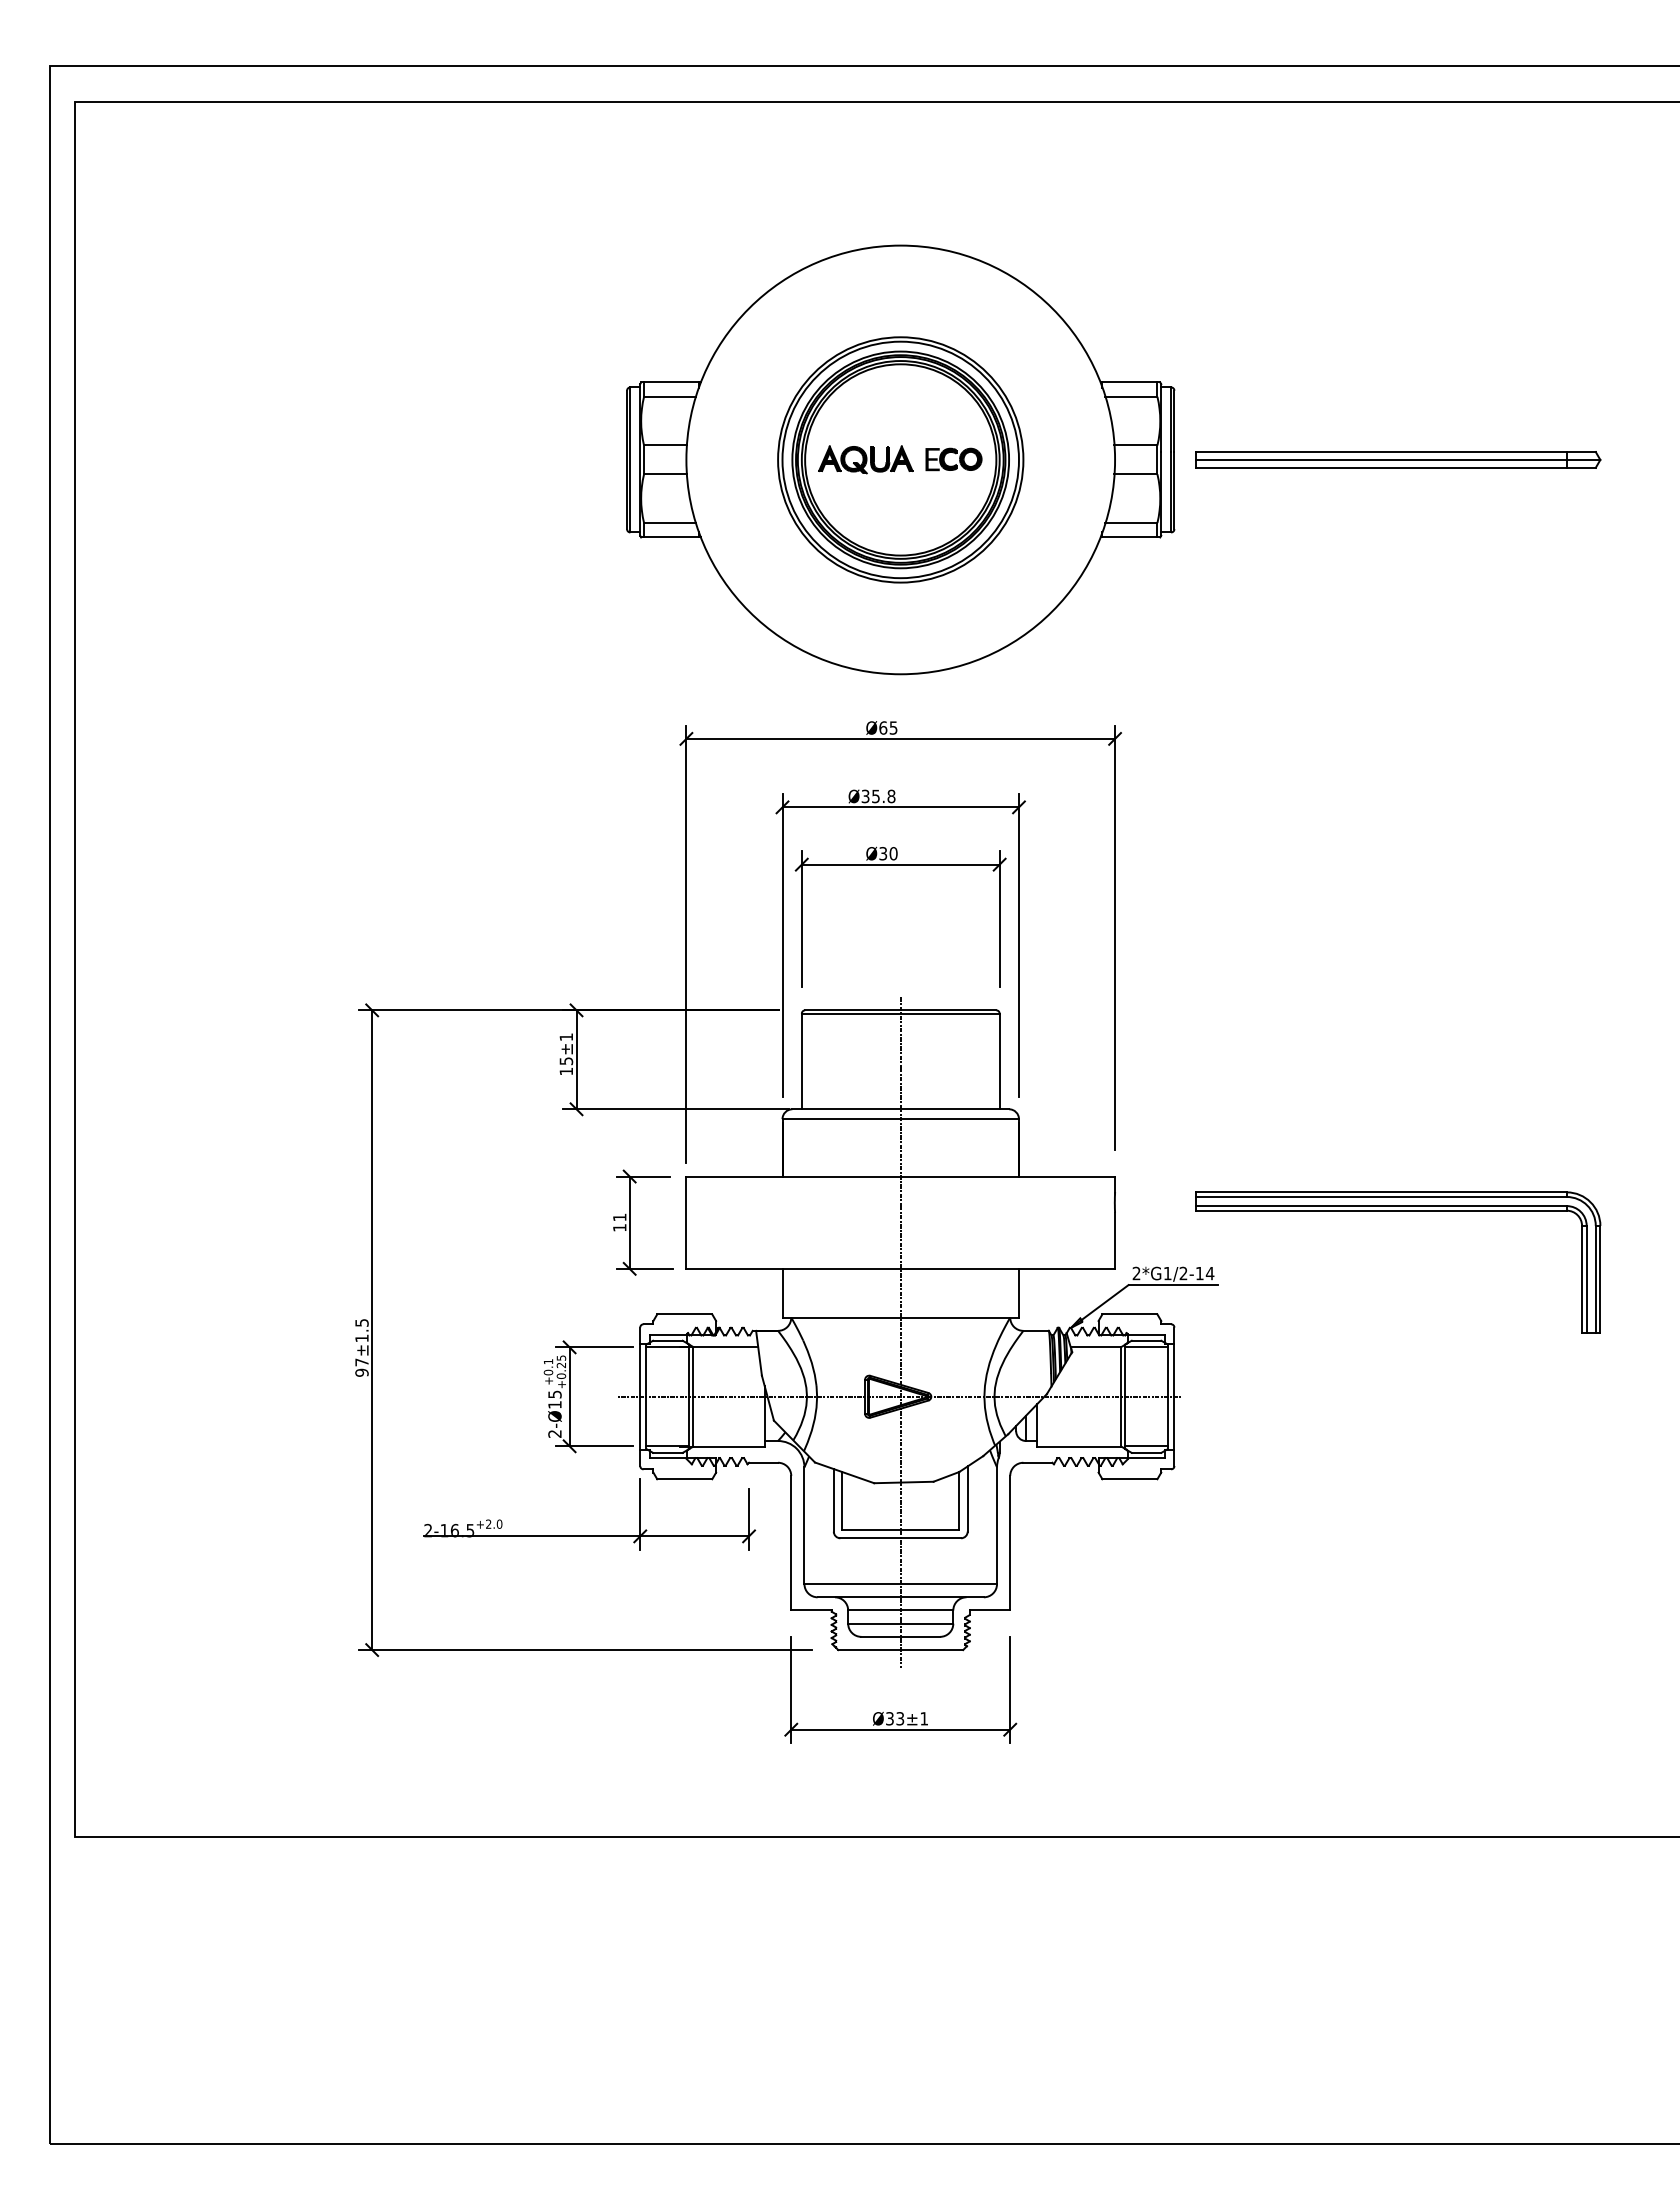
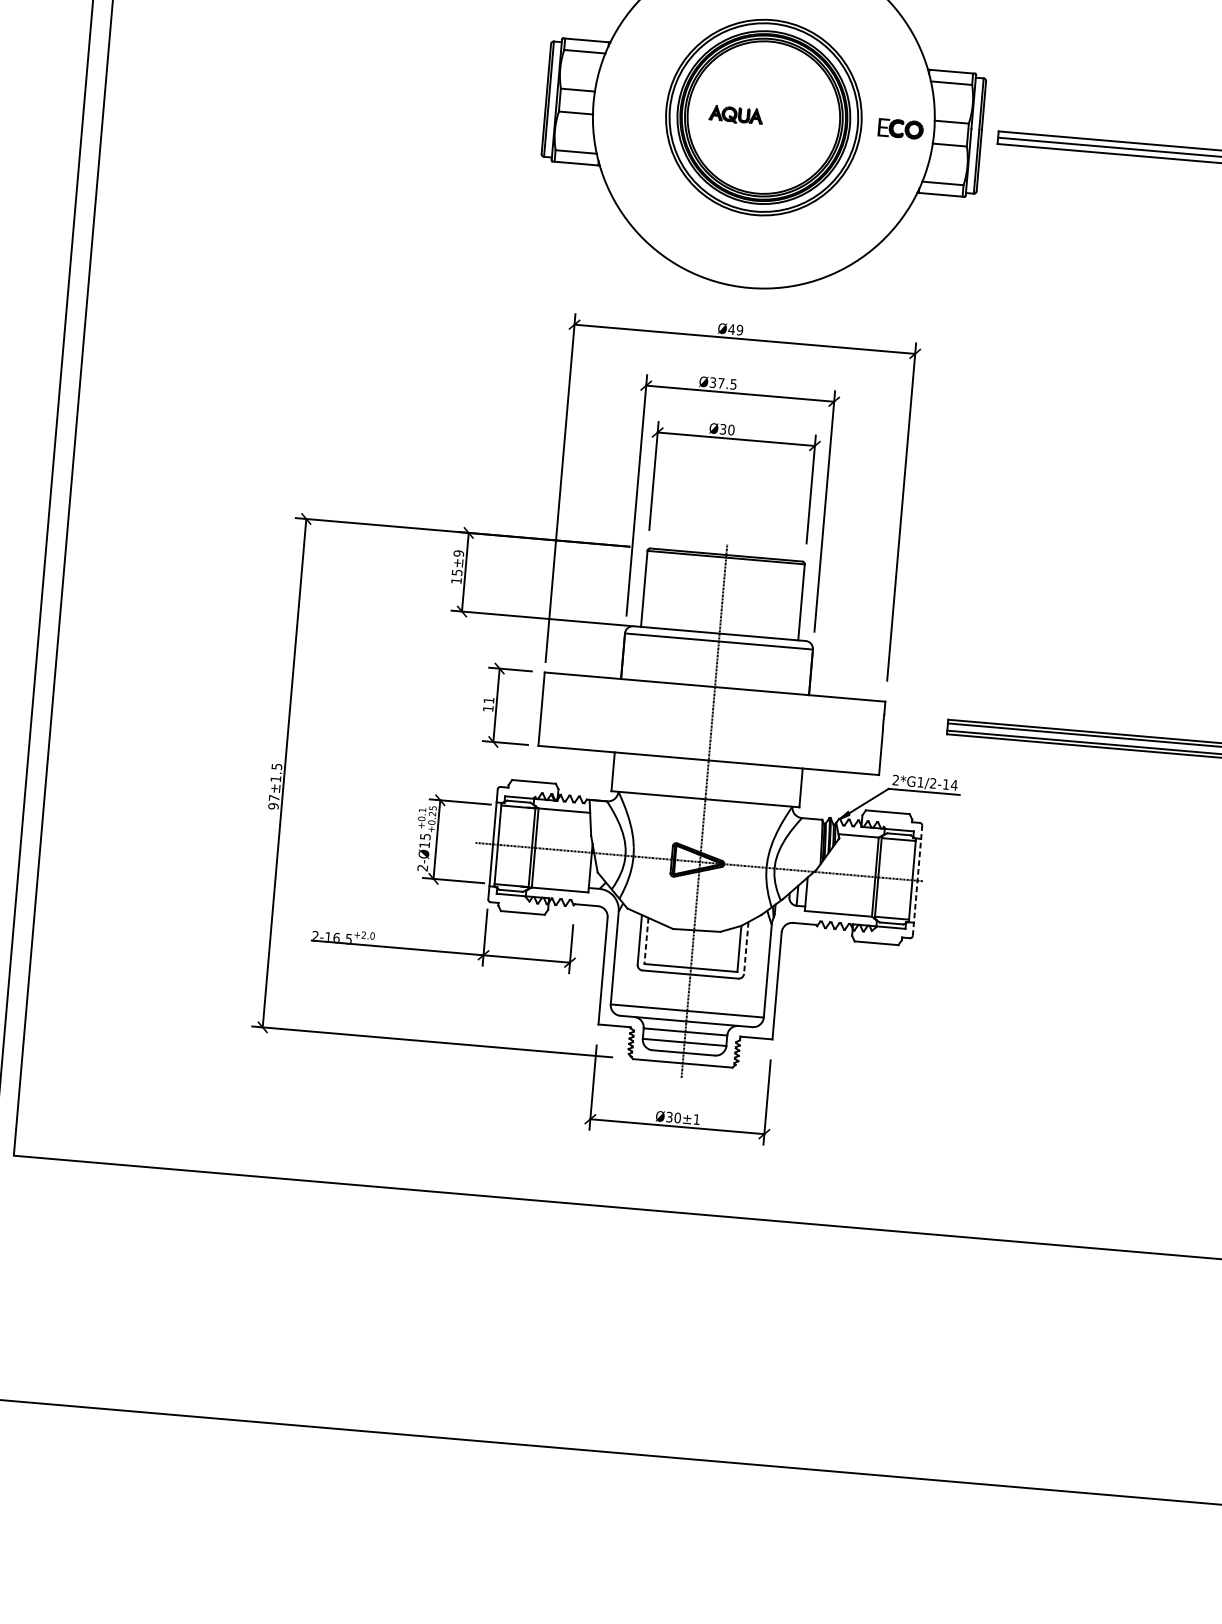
part: (865, 459) -> (735, 114), size x0.7
part: (953, 459) -> (900, 128), moved
text: (888, 727) -> (735, 329), Ø65 -> Ø49
text: (883, 796) -> (727, 383), Ø35.8 -> Ø37.5
text: (566, 1037) -> (458, 553), 15±1 -> 15±9
line: (1174, 1396) -> (917, 880), solid -> dashed
line: (967, 1499) -> (746, 948), solid -> dashed
line: (842, 1501) -> (646, 941), solid -> dashed
text: (900, 1718) -> (677, 1117), Ø33±1 -> Ø30±1

